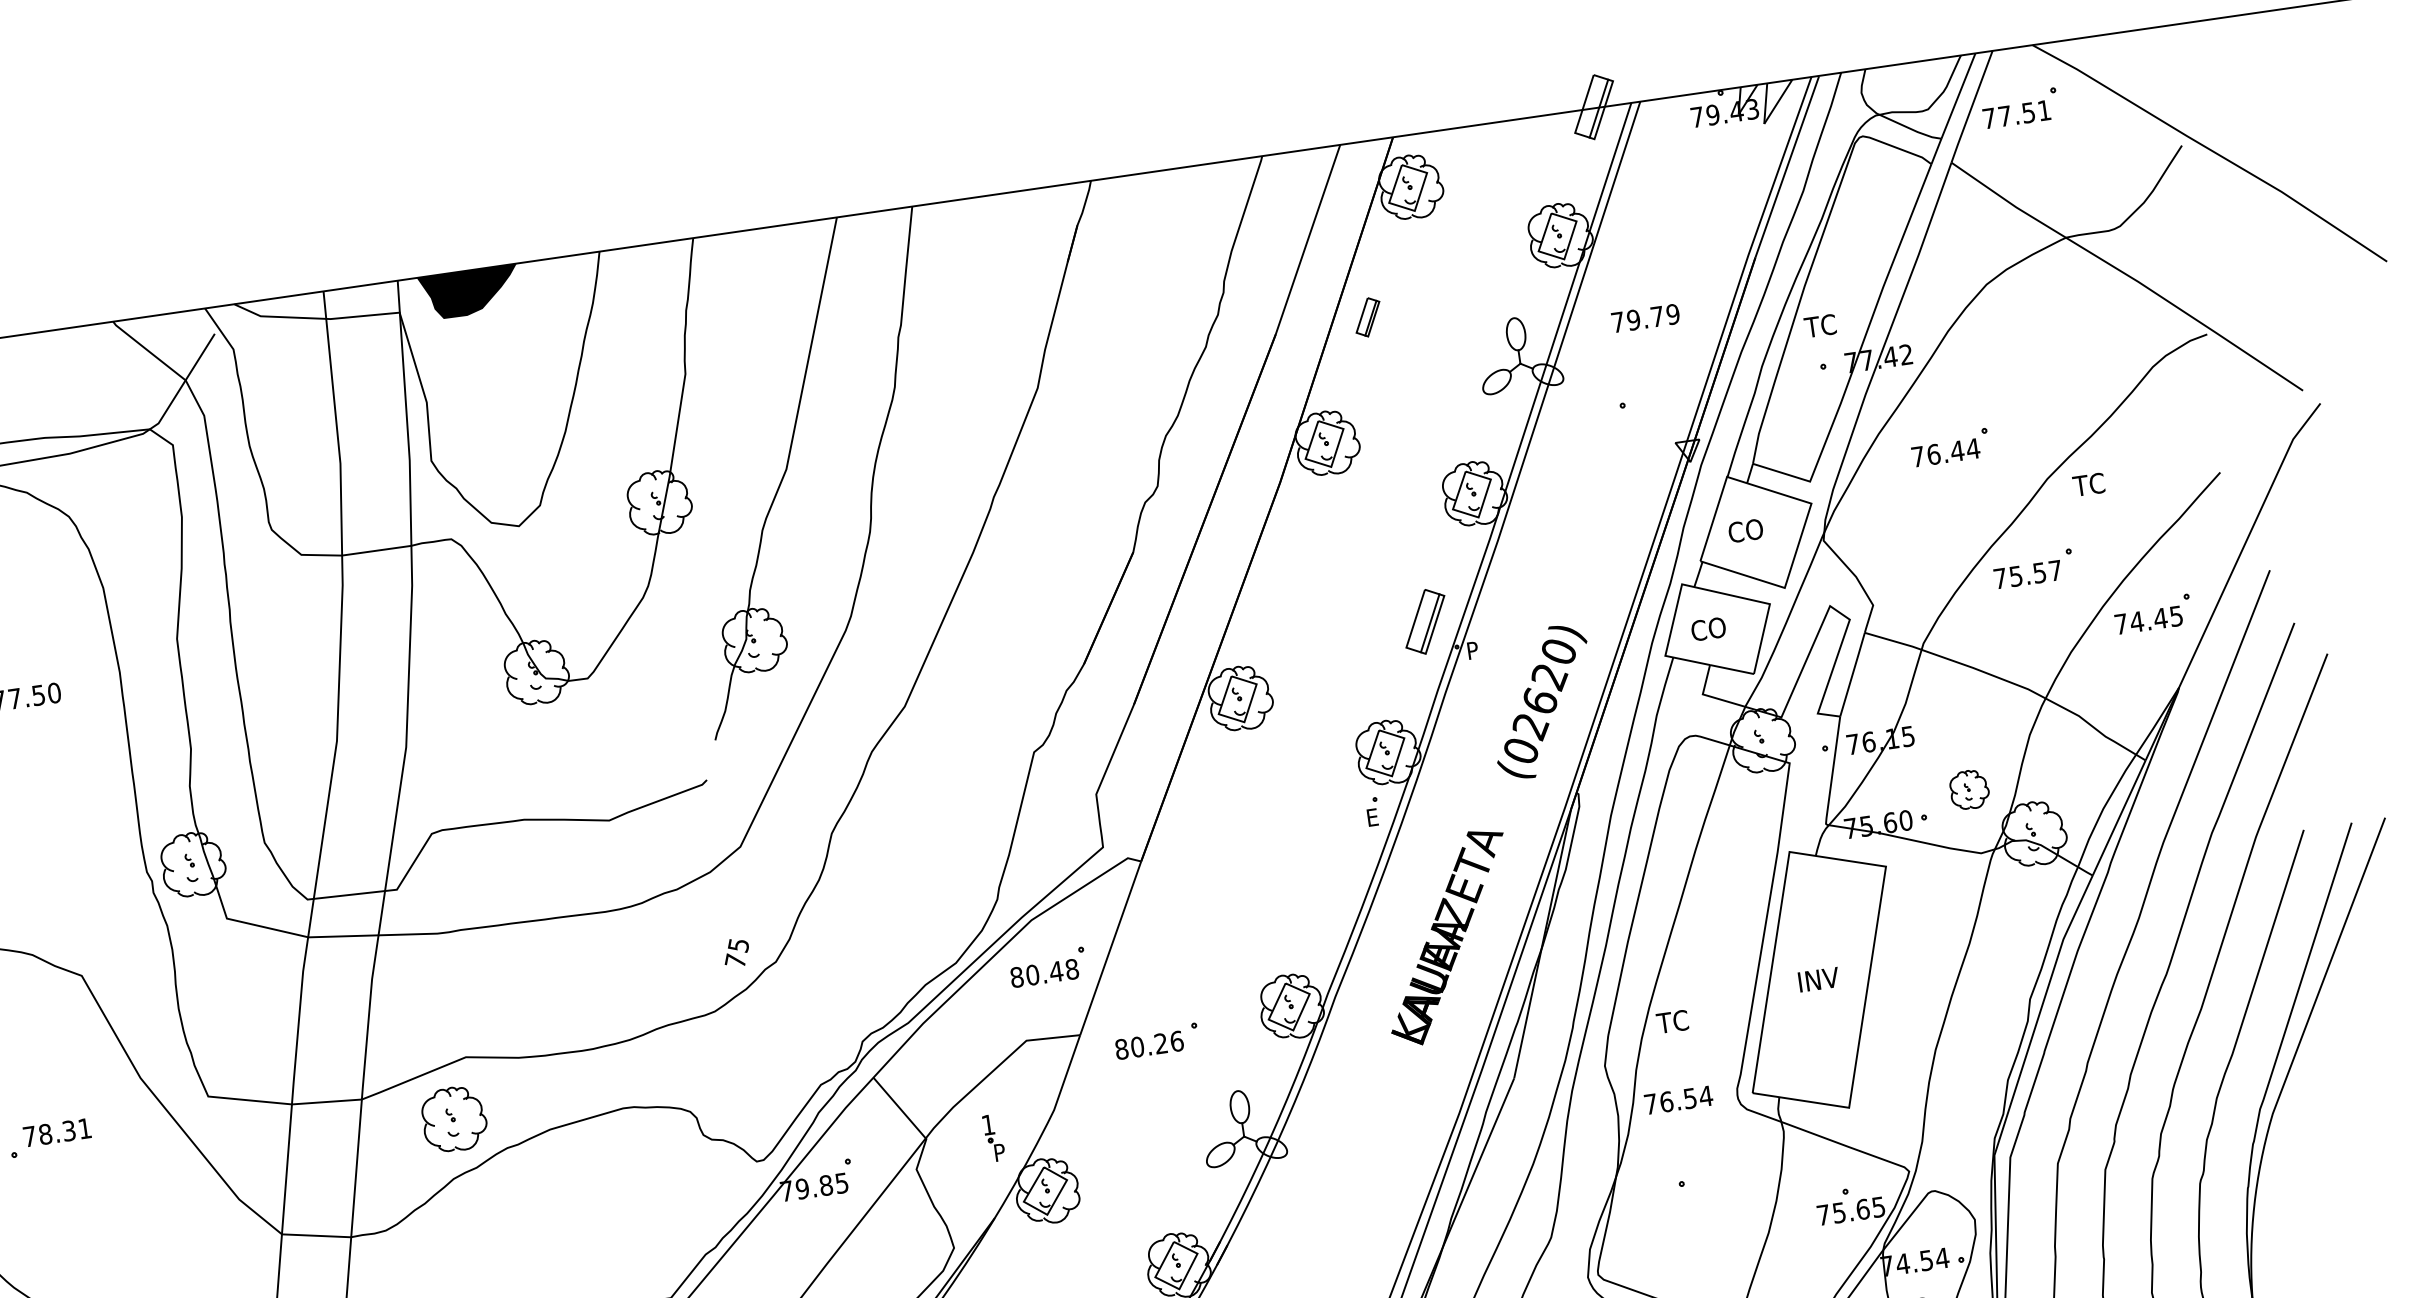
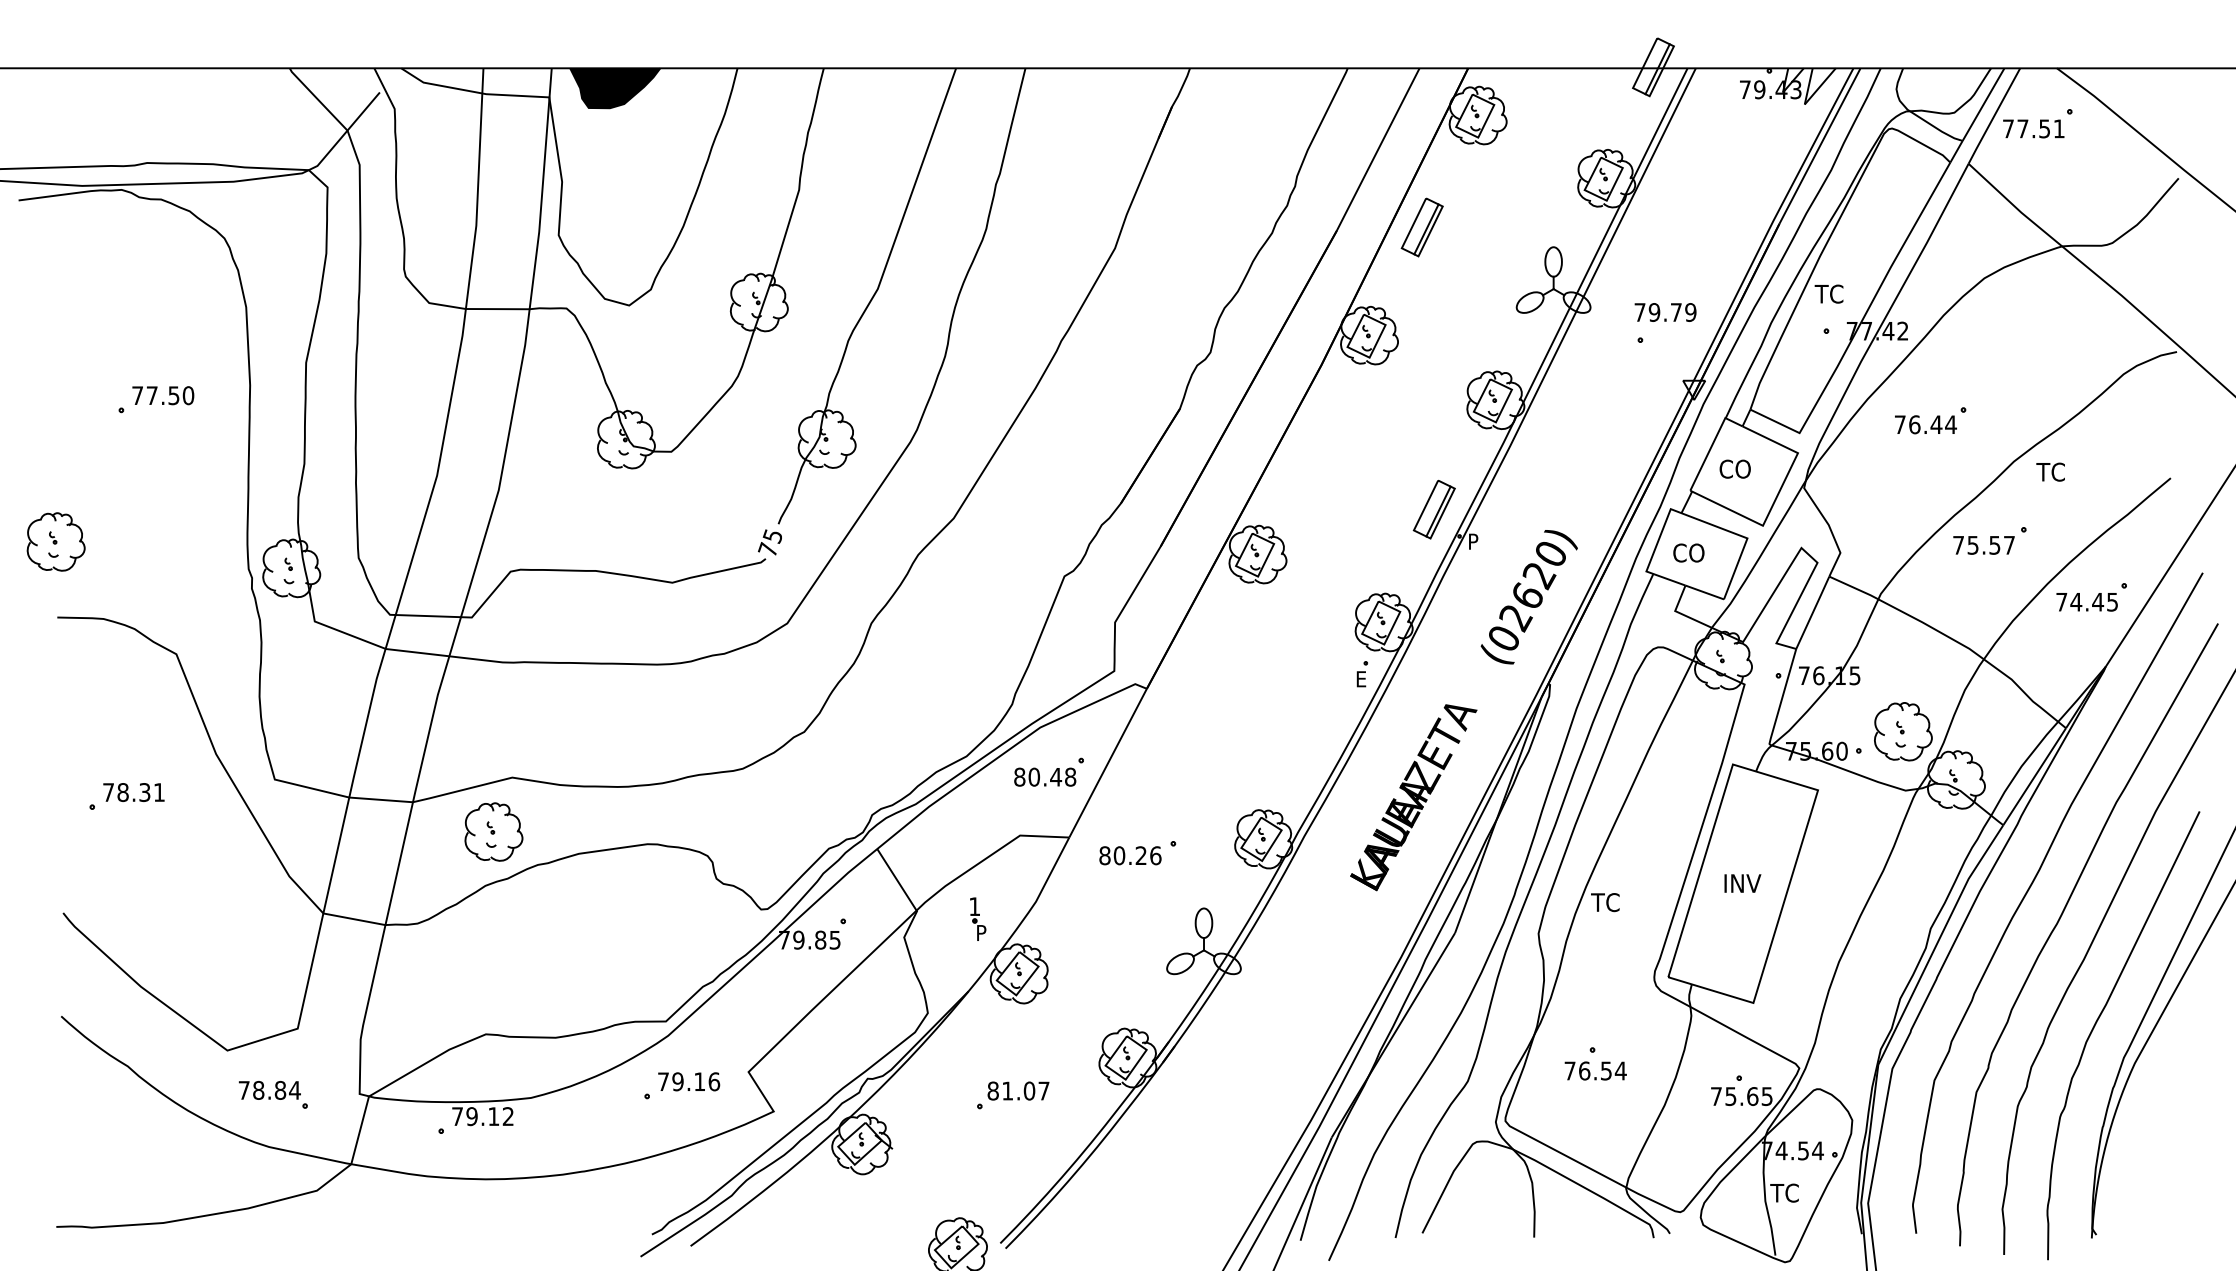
part: (1367, 317) -> (1421, 227), size x1.67
text: (1645, 318) -> (1665, 312), moved
part: (1969, 789) -> (1903, 731), size x1.67
text: (735, 952) -> (769, 542), moved
text: (1678, 1099) -> (1595, 1070), moved

